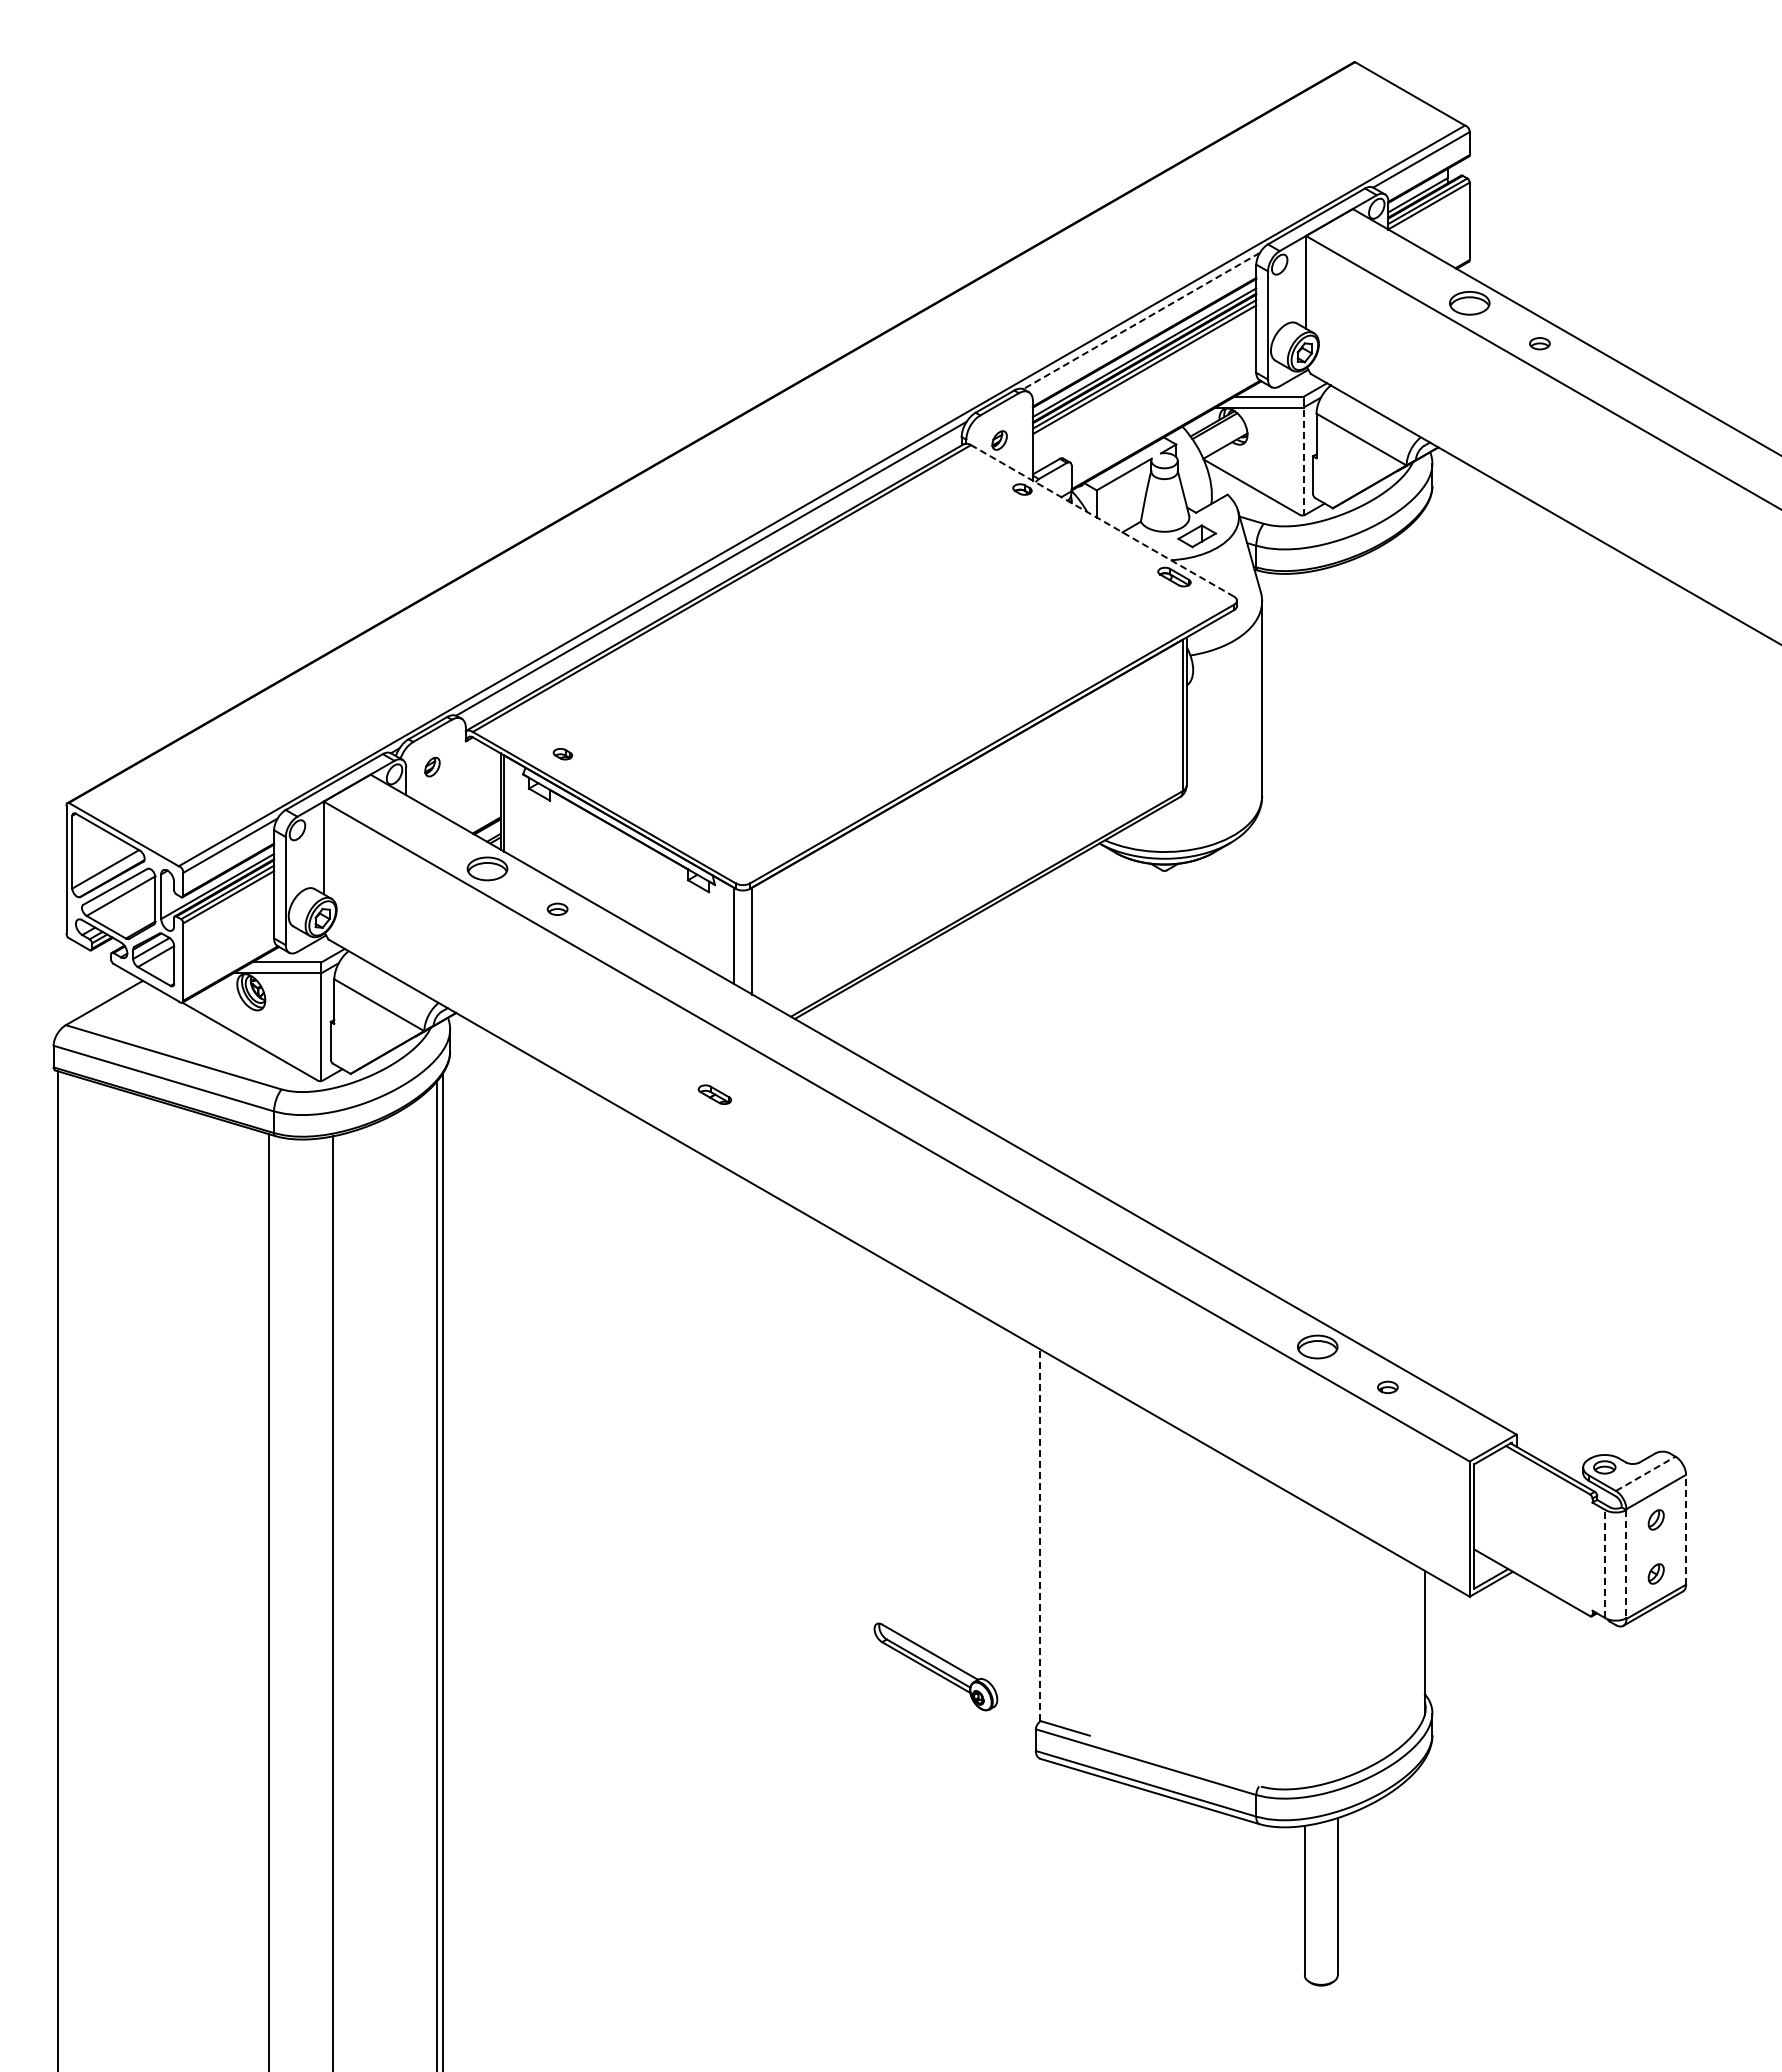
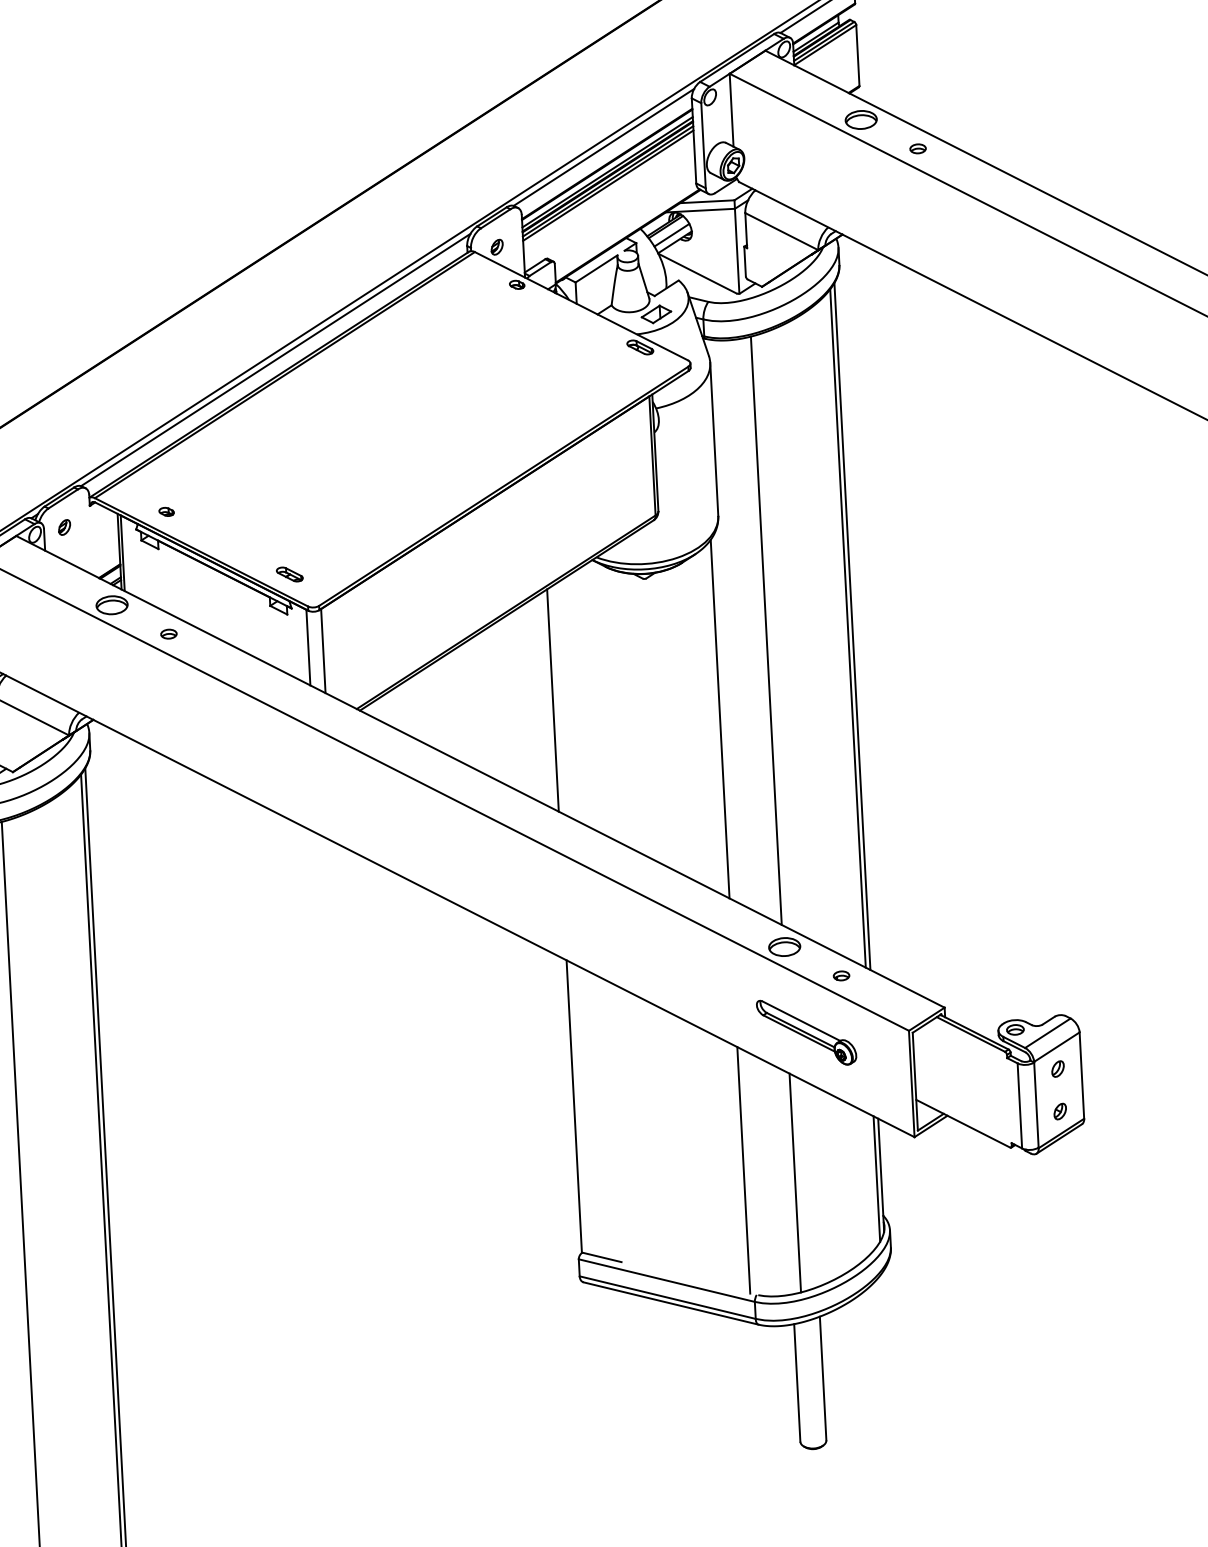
line: (1141, 321) -> (603, 147), dashed -> solid
line: (1221, 436) -> (671, 234), added
line: (1303, 461) -> (737, 251), dashed -> solid
line: (1102, 520) -> (581, 305), dashed -> solid
line: (1315, 944) -> (766, 630), added
line: (1424, 944) -> (852, 626), added
line: (1419, 947) -> (848, 628), added
line: (1040, 1018) -> (553, 700), added
line: (1251, 1053) -> (720, 718), added
part: (714, 1094) -> (289, 574), moved
line: (1646, 1473) -> (1048, 1032), dashed -> solid
line: (1686, 1529) -> (1082, 1075), dashed -> solid
line: (1040, 1534) -> (574, 1105), dashed -> solid
line: (1605, 1563) -> (1019, 1105), dashed -> solid
line: (1626, 1564) -> (1036, 1105), dashed -> solid
line: (1251, 1627) -> (744, 1170), added
line: (1315, 1646) -> (795, 1182), added
line: (1419, 1647) -> (877, 1179), added
part: (935, 1666) -> (806, 1032), moved

